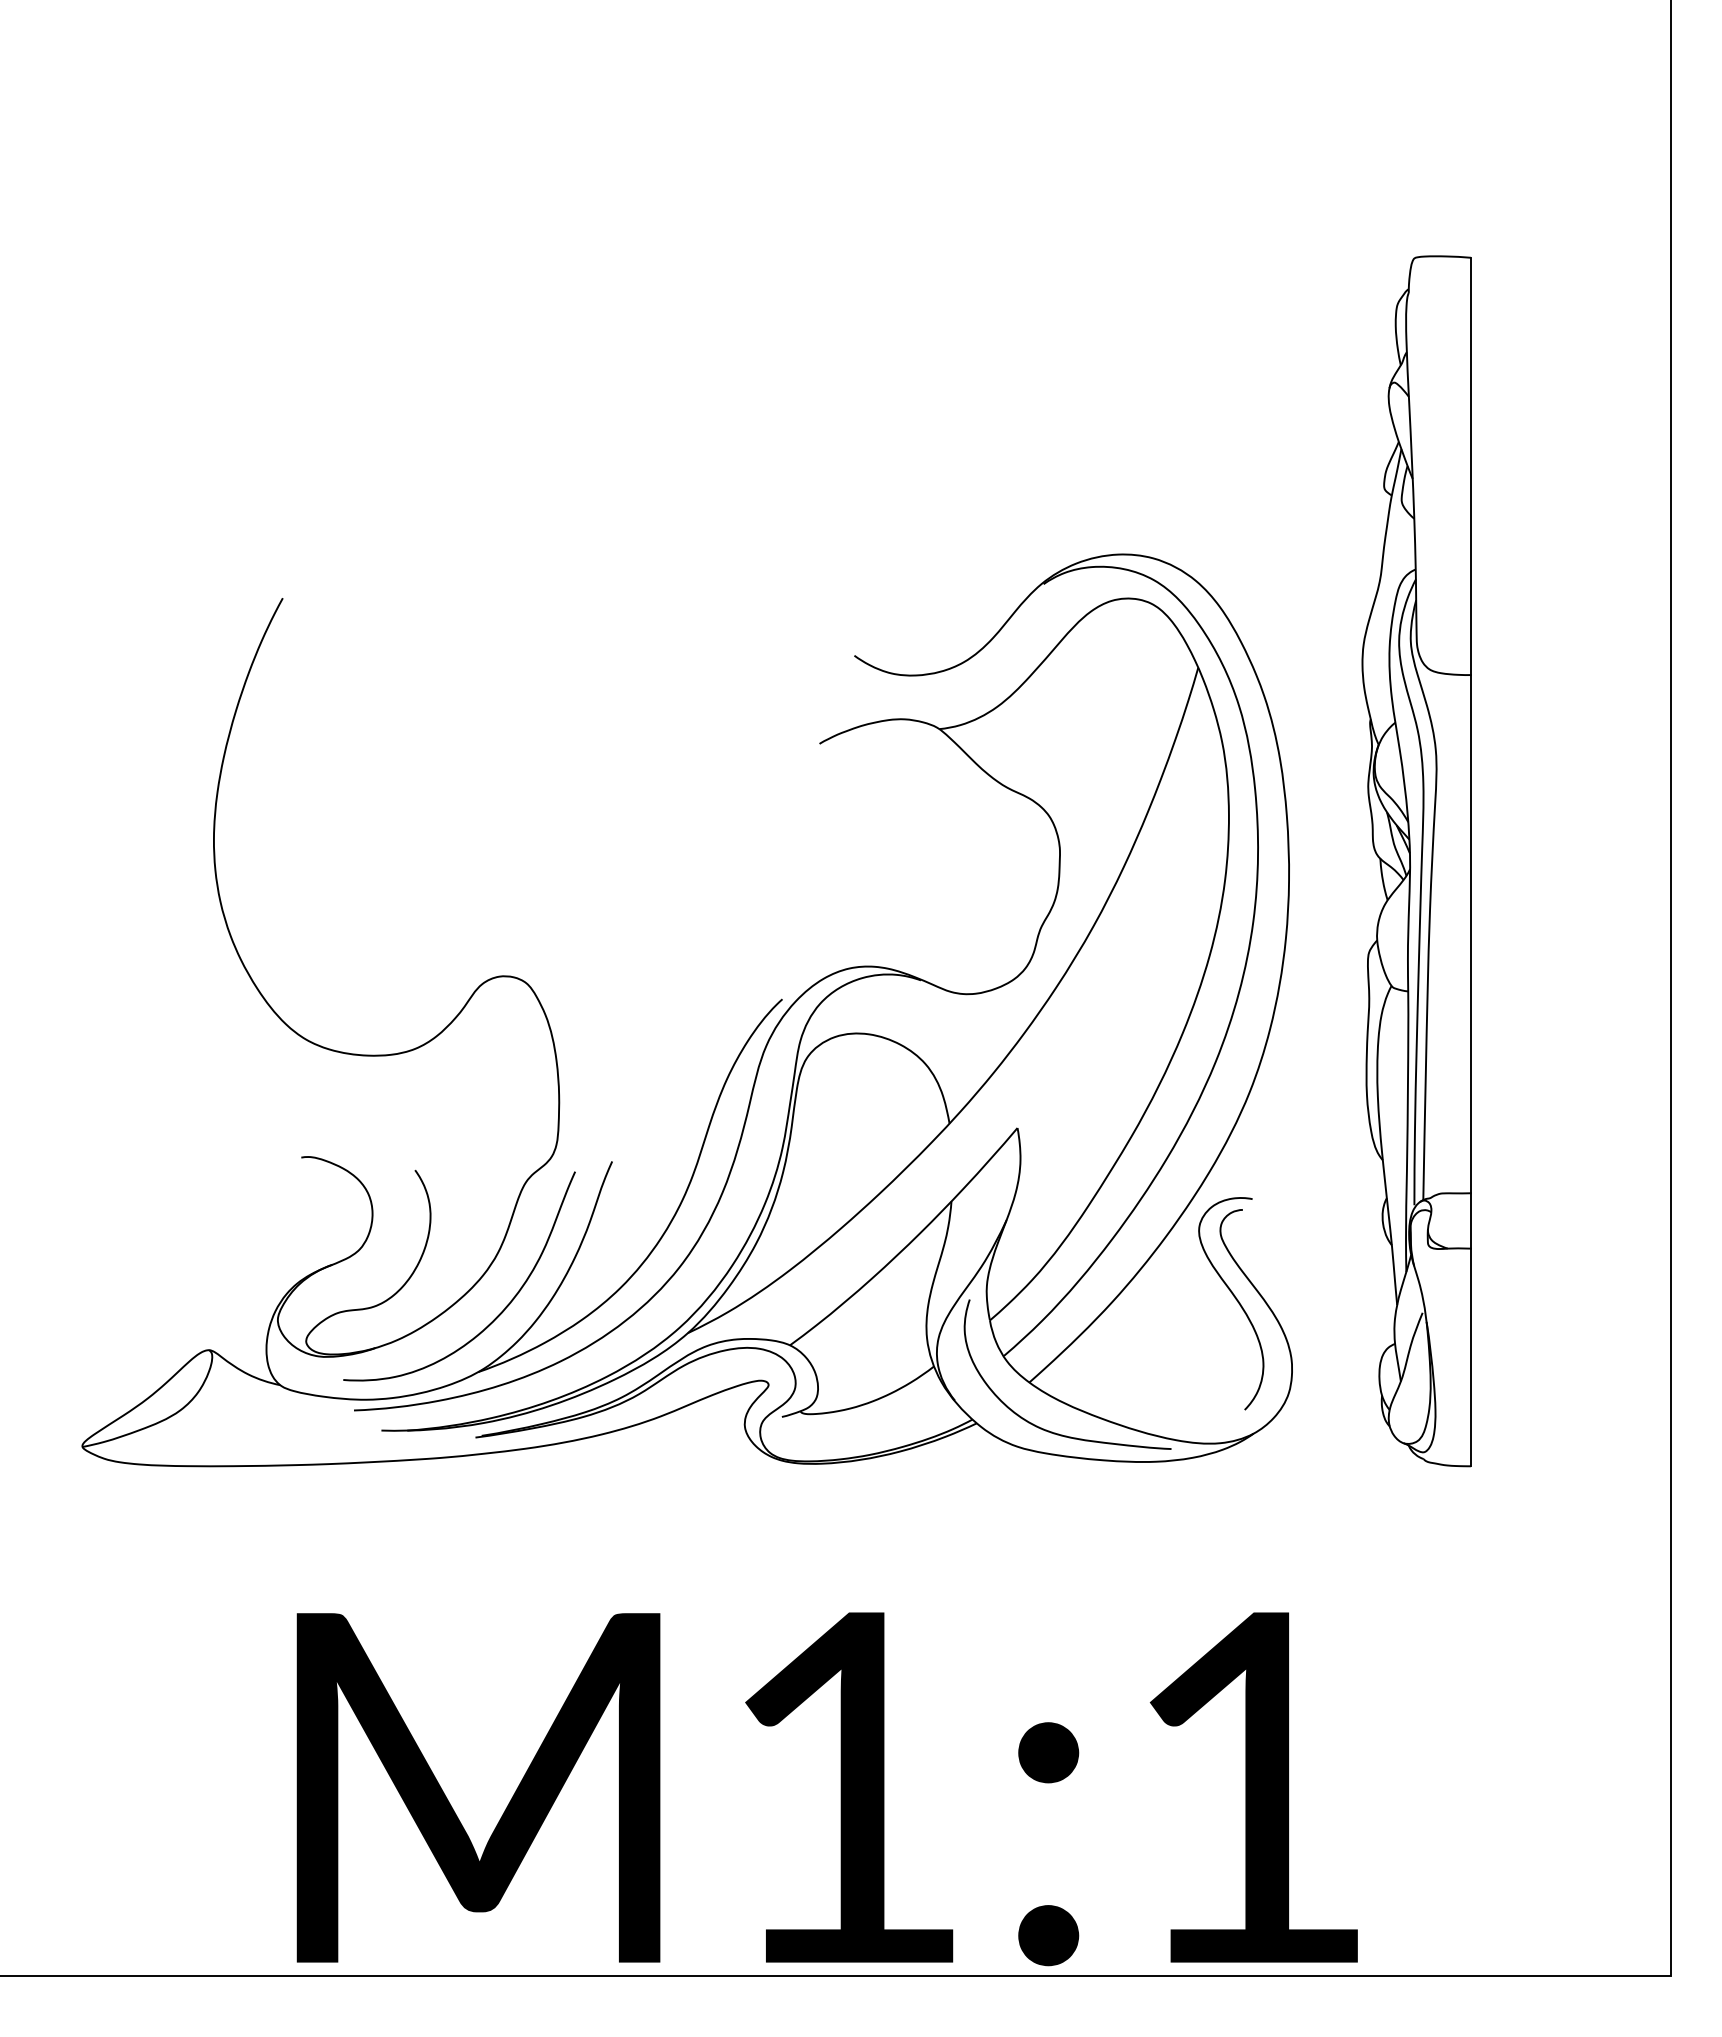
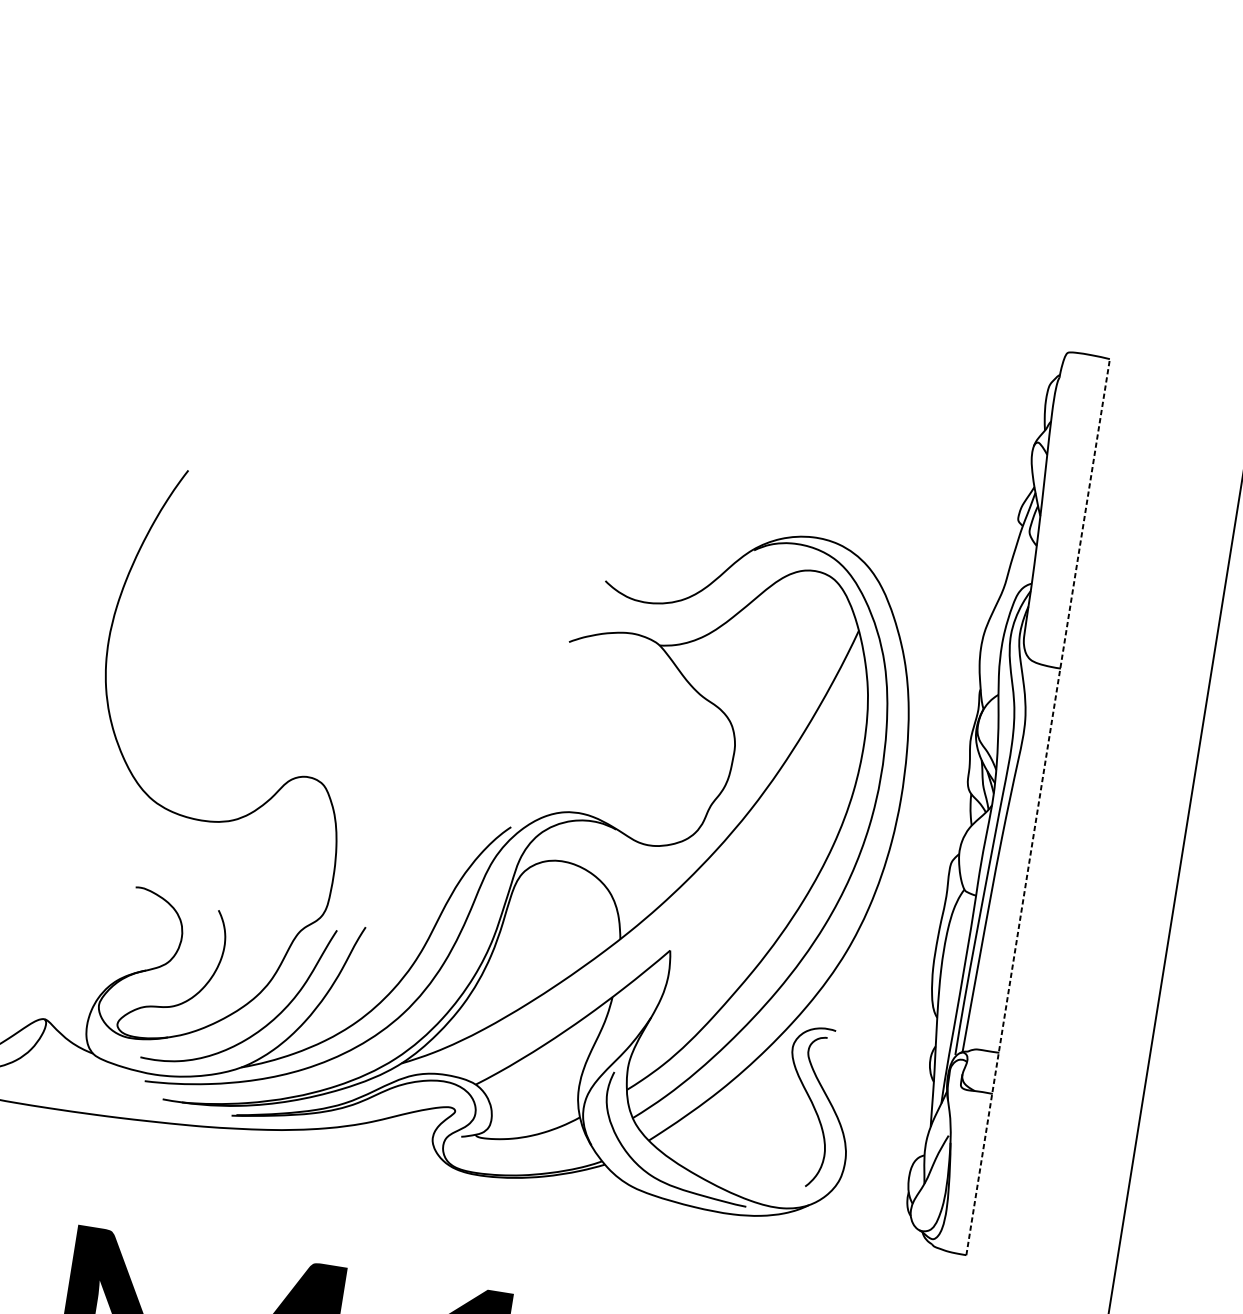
line: (1471, 861) -> (1038, 806), solid -> dashed

